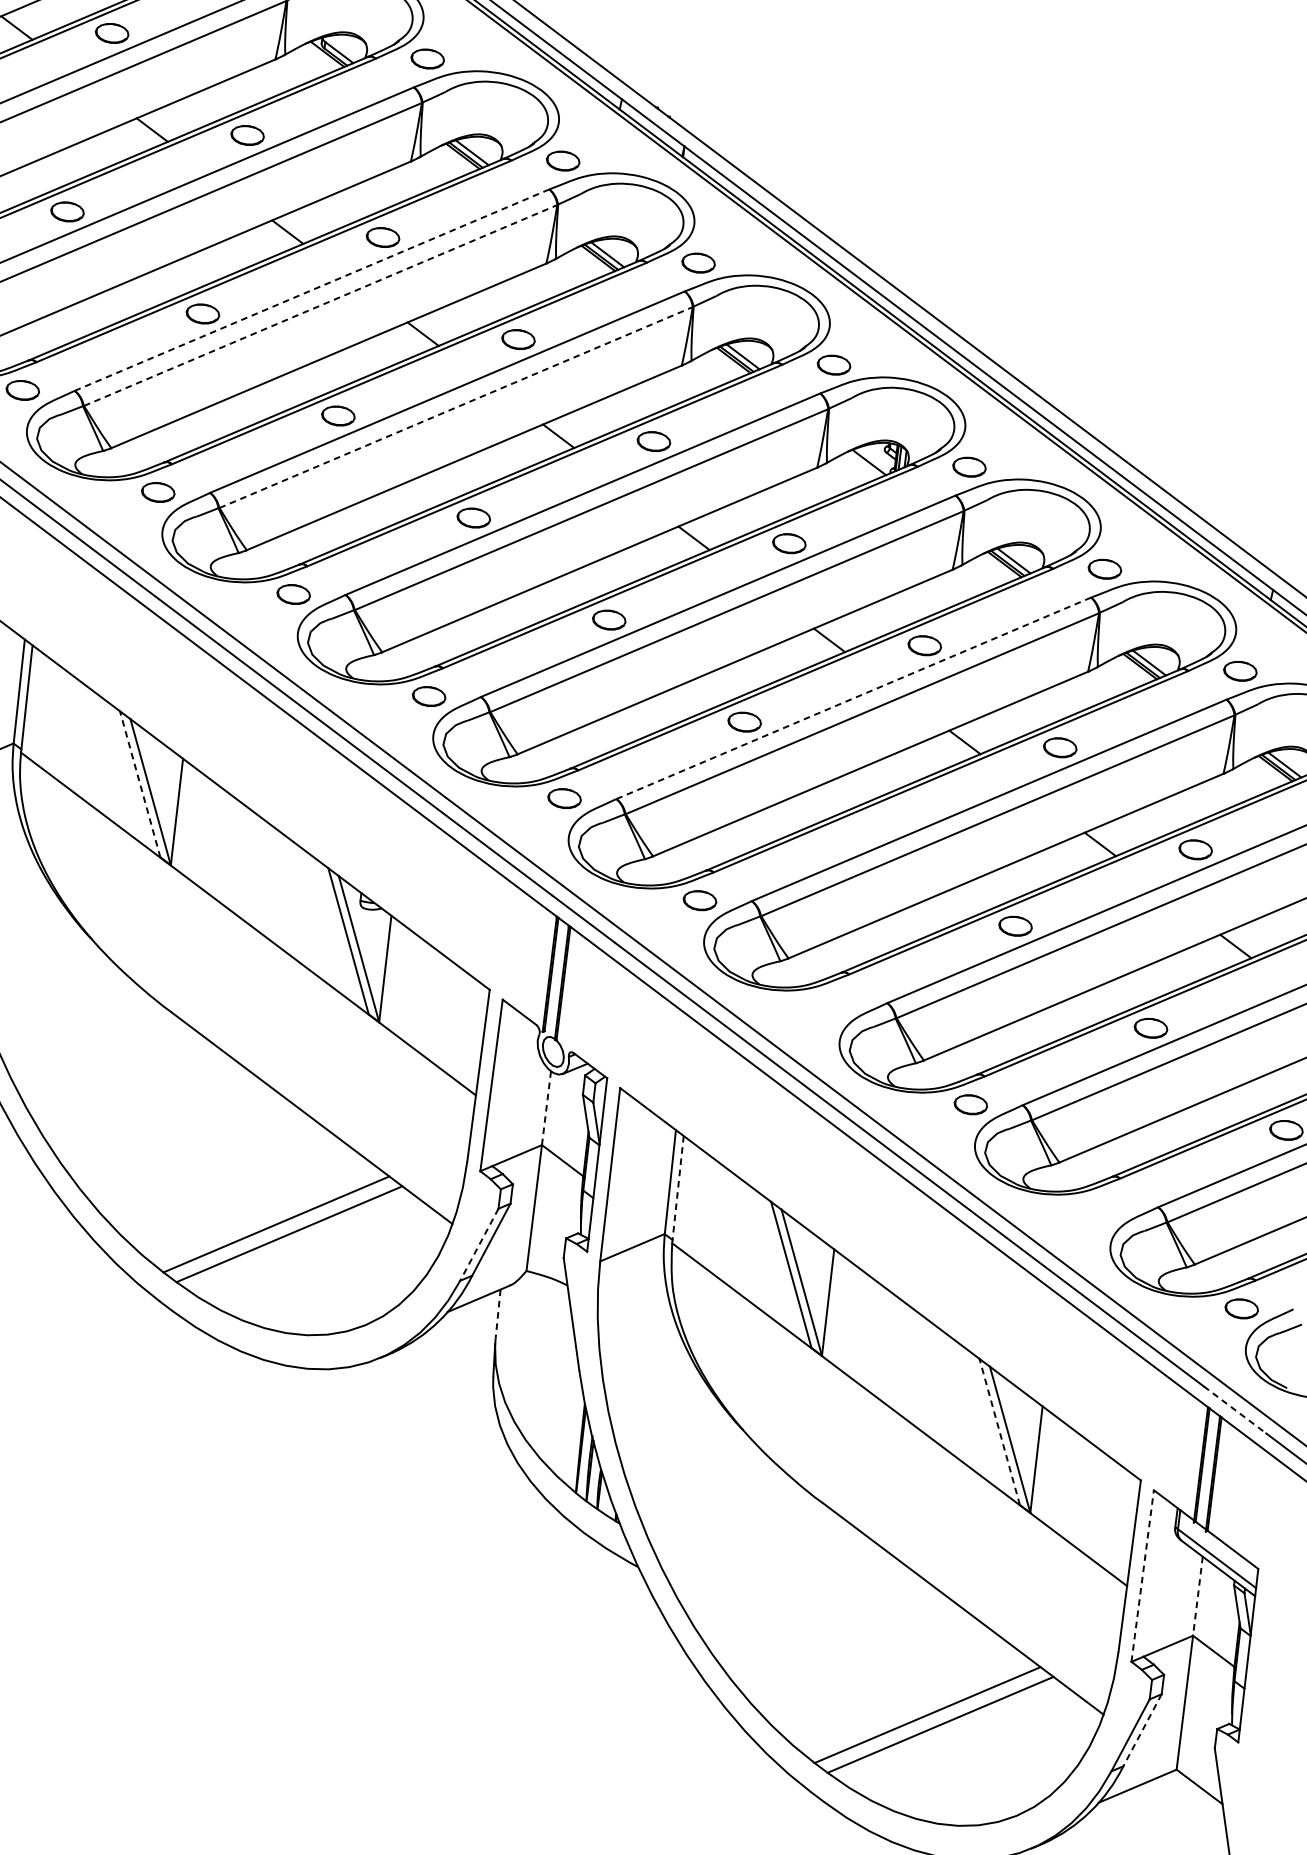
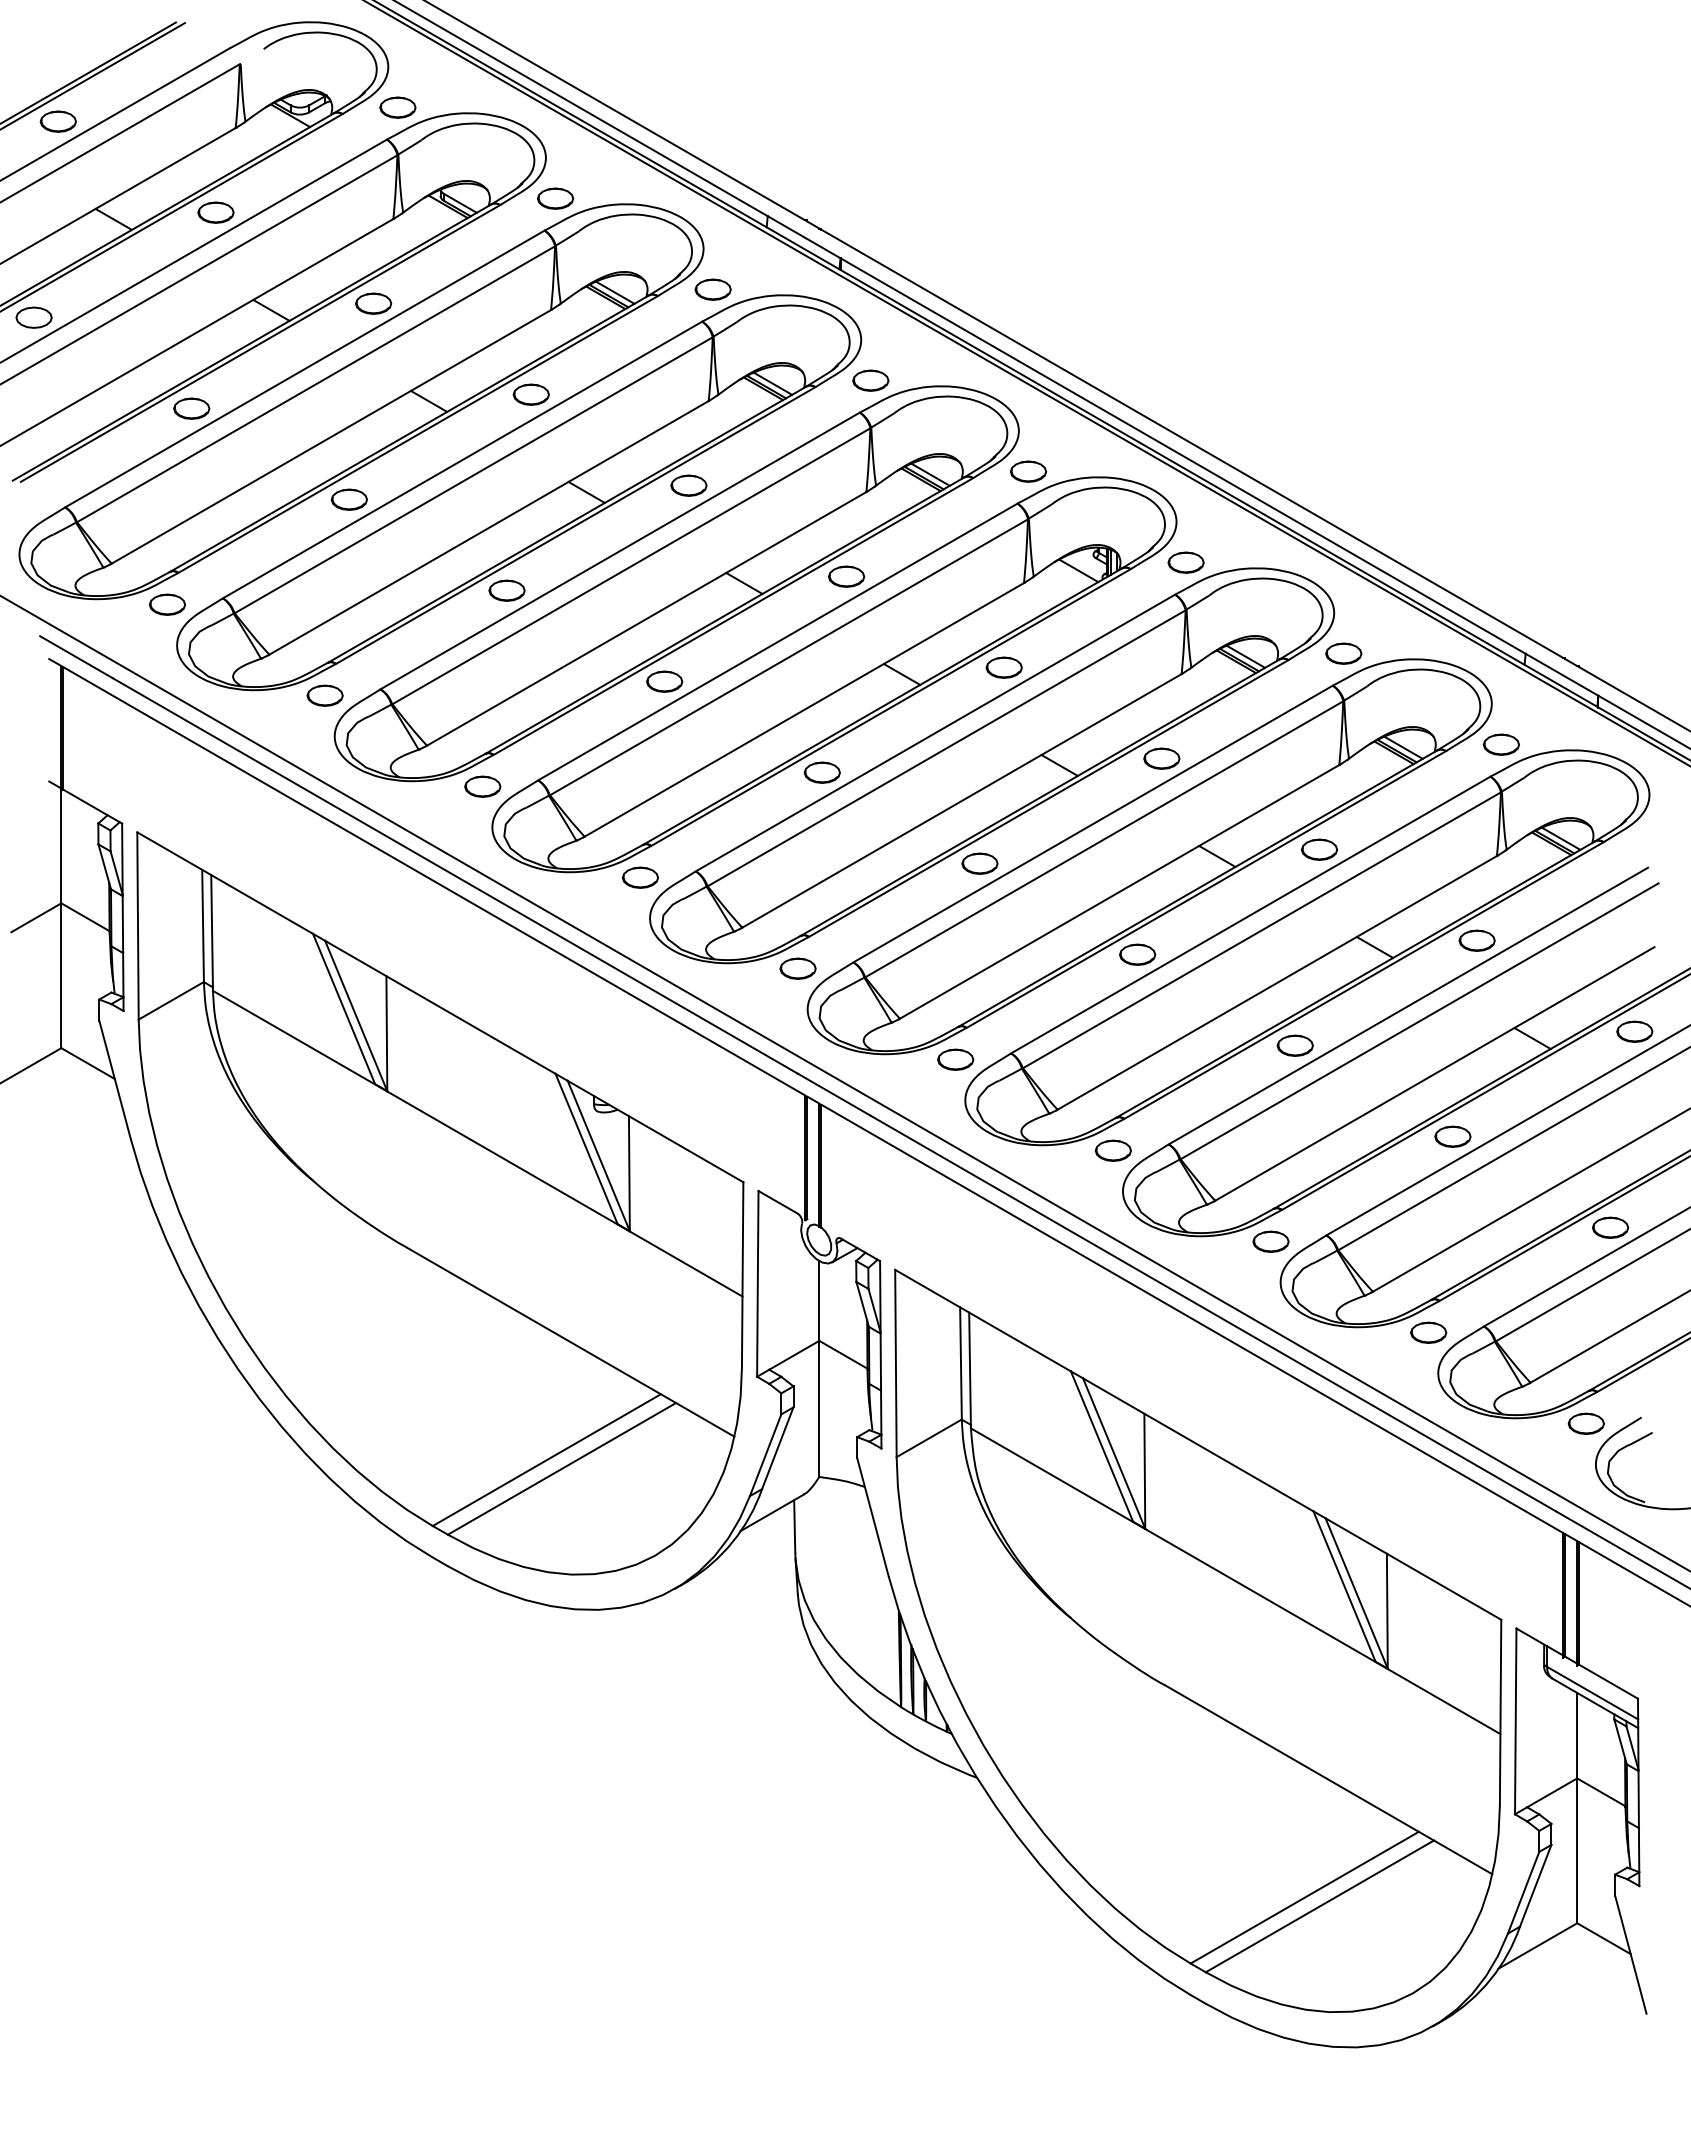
line: (311, 290) -> (462, 460), dashed -> solid
line: (320, 305) -> (473, 475), dashed -> solid
line: (456, 407) -> (631, 566), dashed -> solid
line: (854, 698) -> (1093, 824), dashed -> solid
line: (139, 783) -> (343, 1008), dashed -> solid
part: (880, 823) -> (1137, 954), added
part: (834, 1002) -> (1112, 1150), added
line: (546, 1107) -> (819, 1300), dashed -> solid
line: (678, 1189) -> (970, 1370), dashed -> solid
part: (1106, 1206) -> (1428, 1332), added
line: (479, 1245) -> (765, 1455), dashed -> solid
line: (497, 1314) -> (794, 1527), dashed -> solid
line: (1235, 1410) -> (1592, 1532), dashed -> solid
line: (999, 1431) -> (1344, 1586), dashed -> solid
line: (1142, 1576) -> (1515, 1721), dashed -> solid
line: (1198, 1596) -> (1577, 1735), dashed -> solid
line: (1142, 1730) -> (1535, 1885), dashed -> solid

